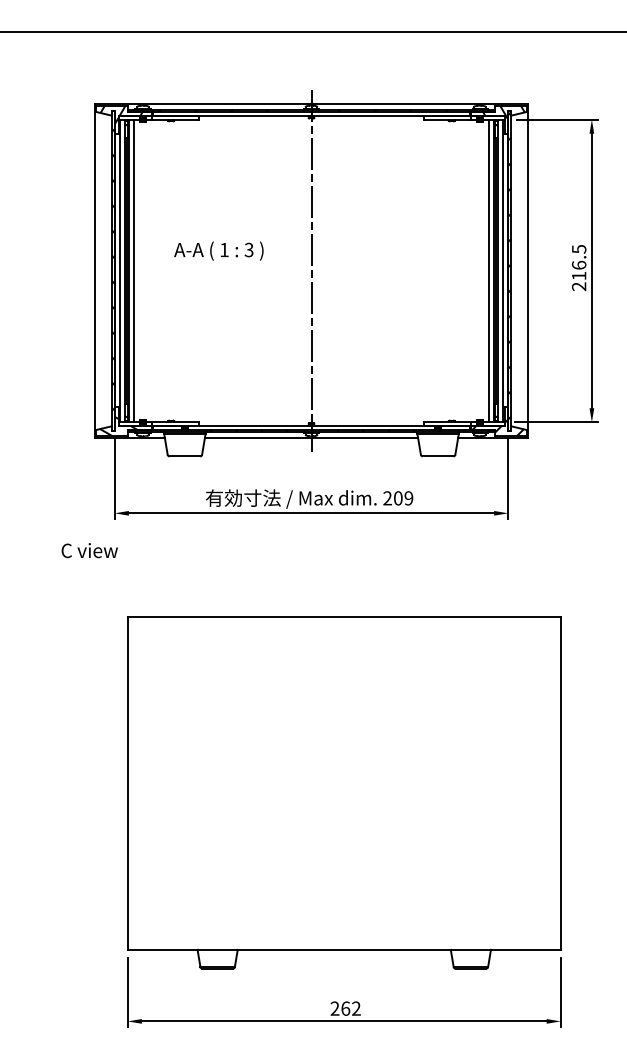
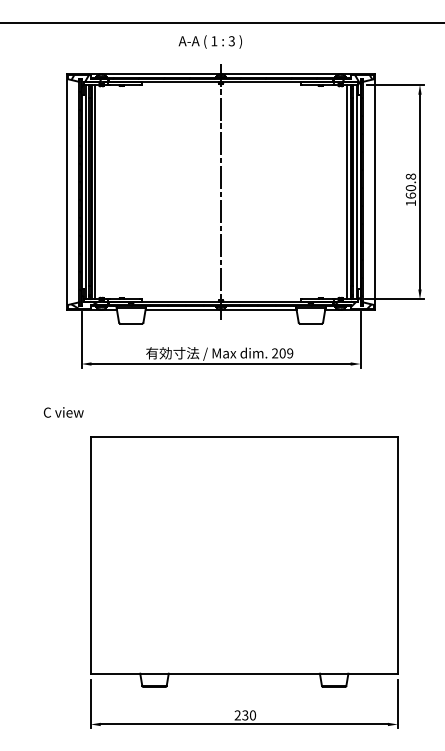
text: (217, 250) -> (209, 41), moved
text: (578, 267) -> (410, 189), 216.5 -> 160.8
text: (89, 550) -> (63, 412), moved
text: (351, 1008) -> (249, 715), 262 -> 230

